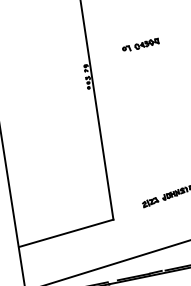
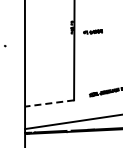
part: (139, 44) -> (92, 31), moved
line: (65, 233) -> (49, 103), solid -> dashed

